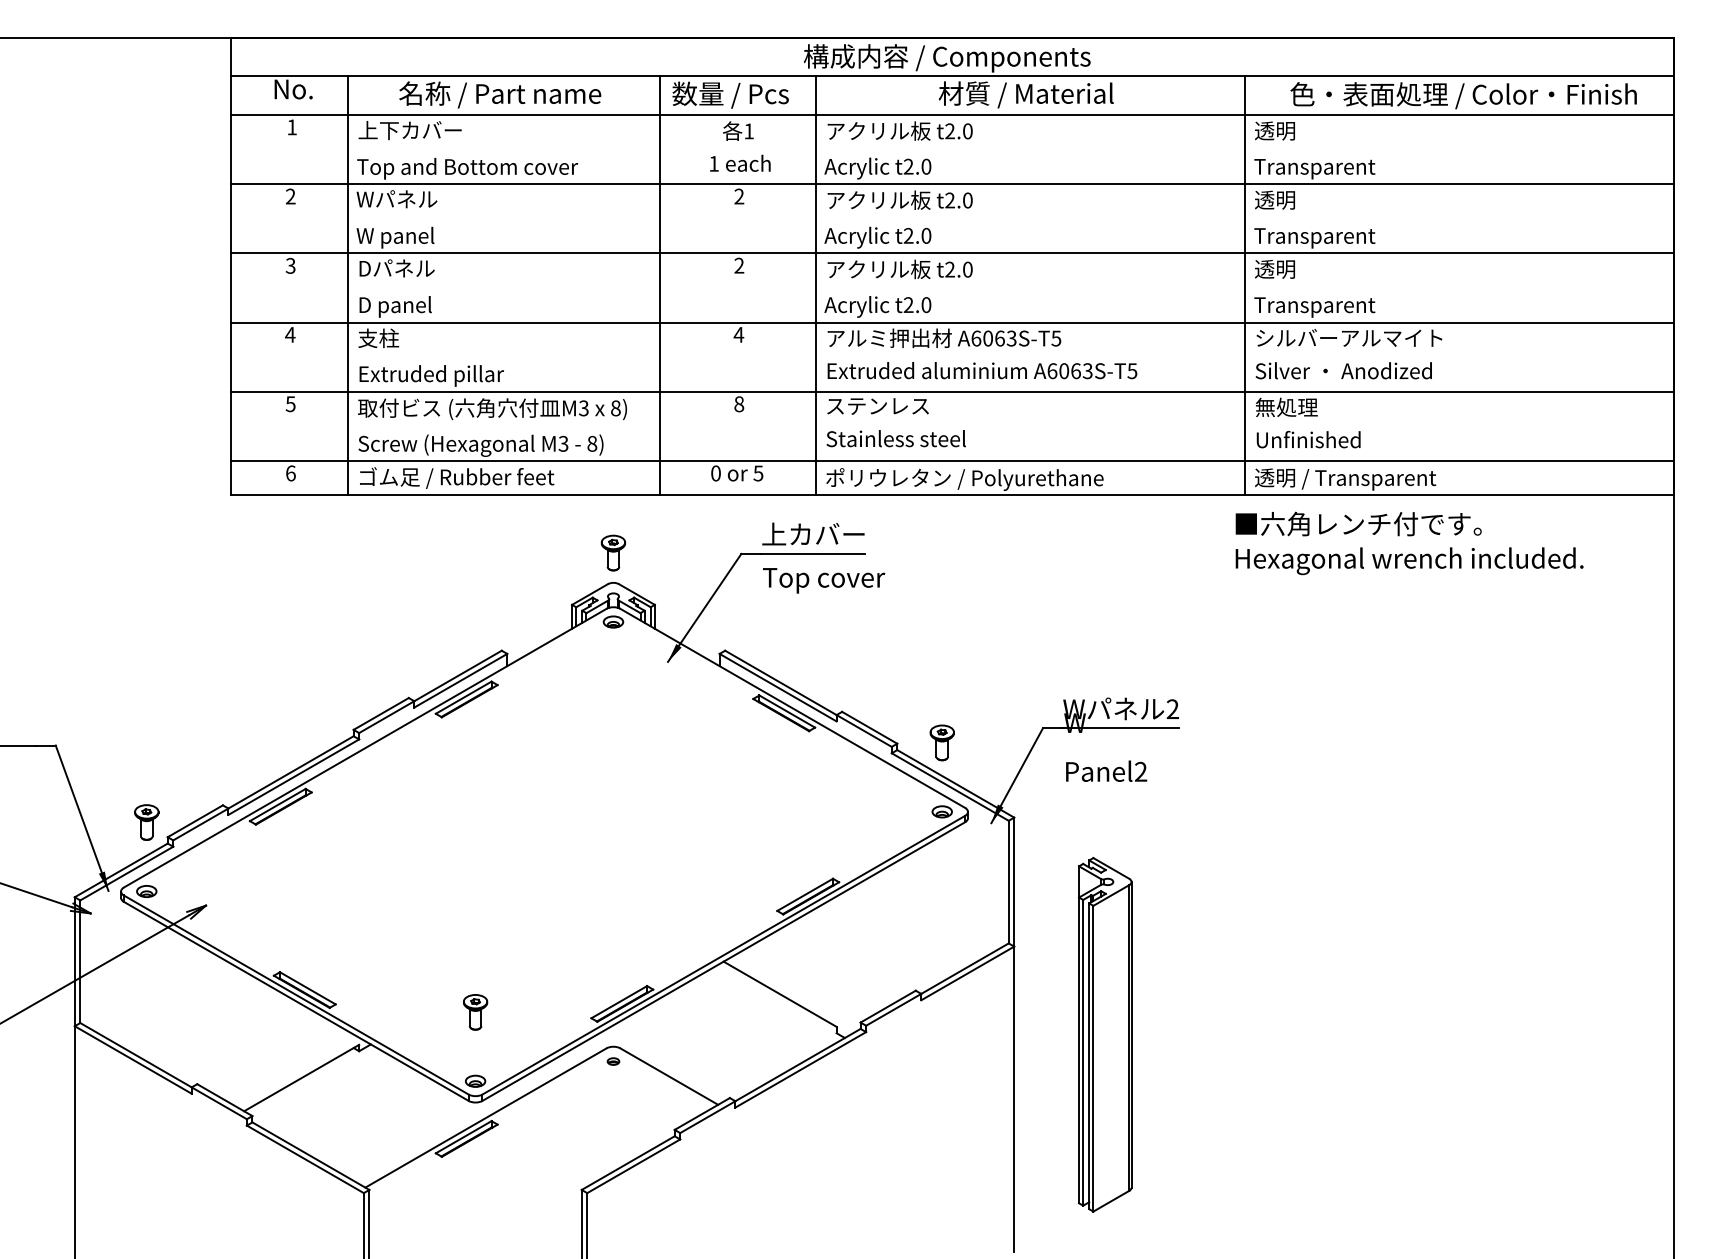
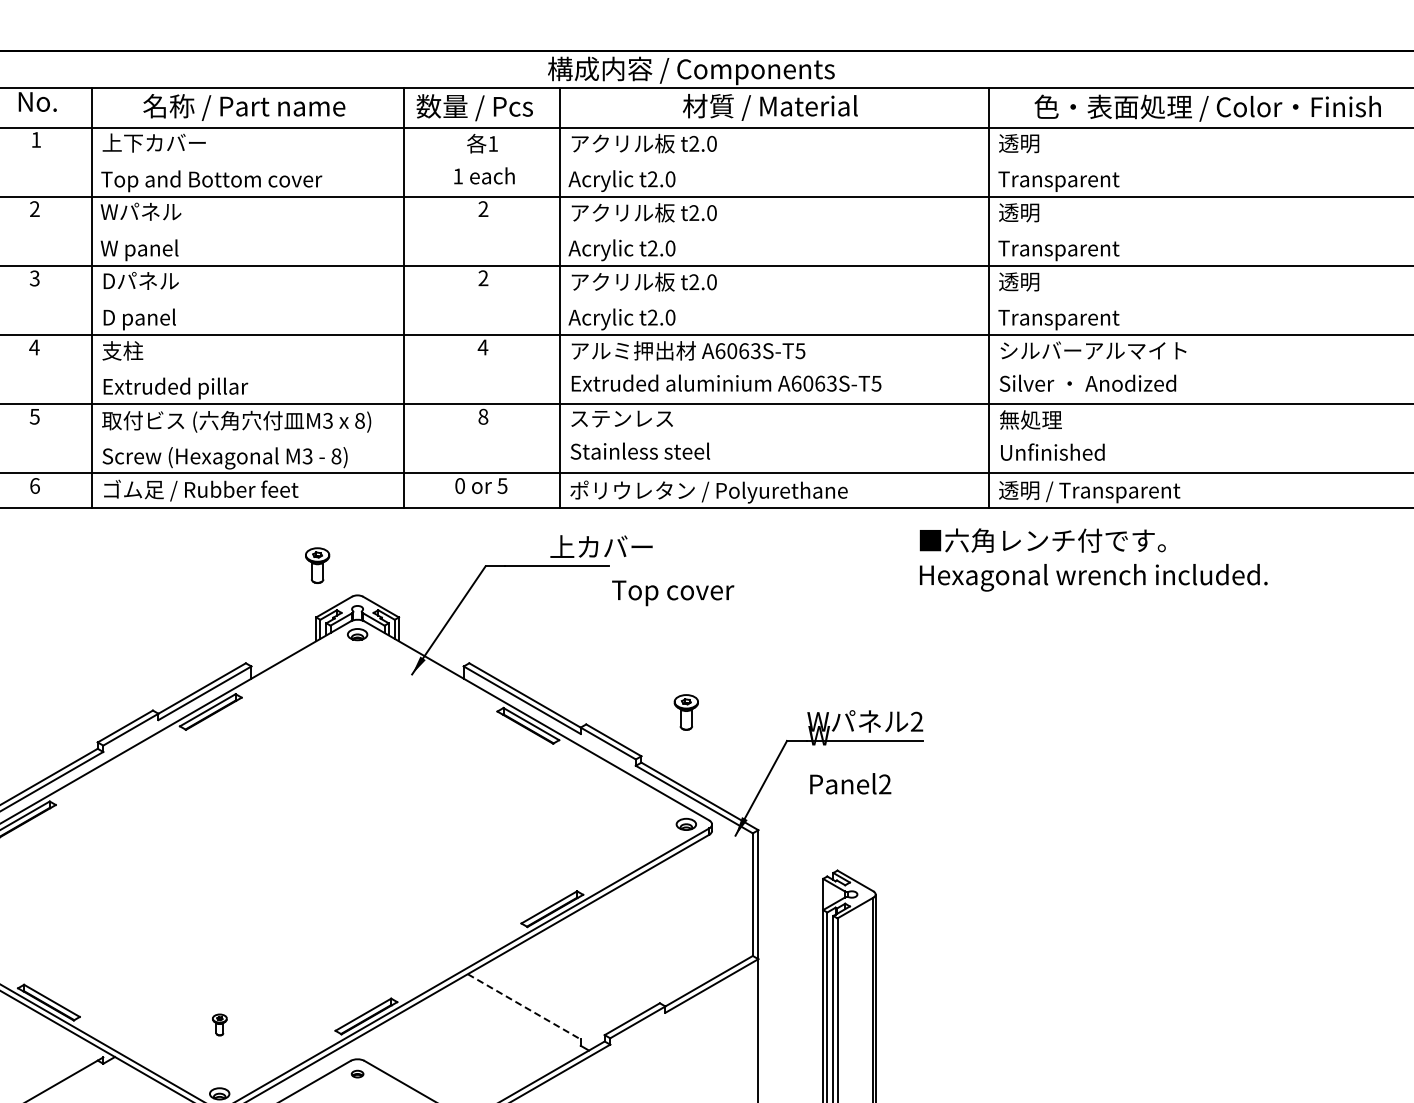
text: (813, 533) -> (601, 546), moved
text: (1409, 543) -> (1093, 560), moved
part: (613, 552) -> (317, 565), moved
text: (824, 580) -> (673, 593), moved
part: (941, 742) -> (685, 712), moved
line: (780, 994) -> (524, 1007), solid -> dashed
part: (475, 1012) -> (219, 1025), size x0.6

